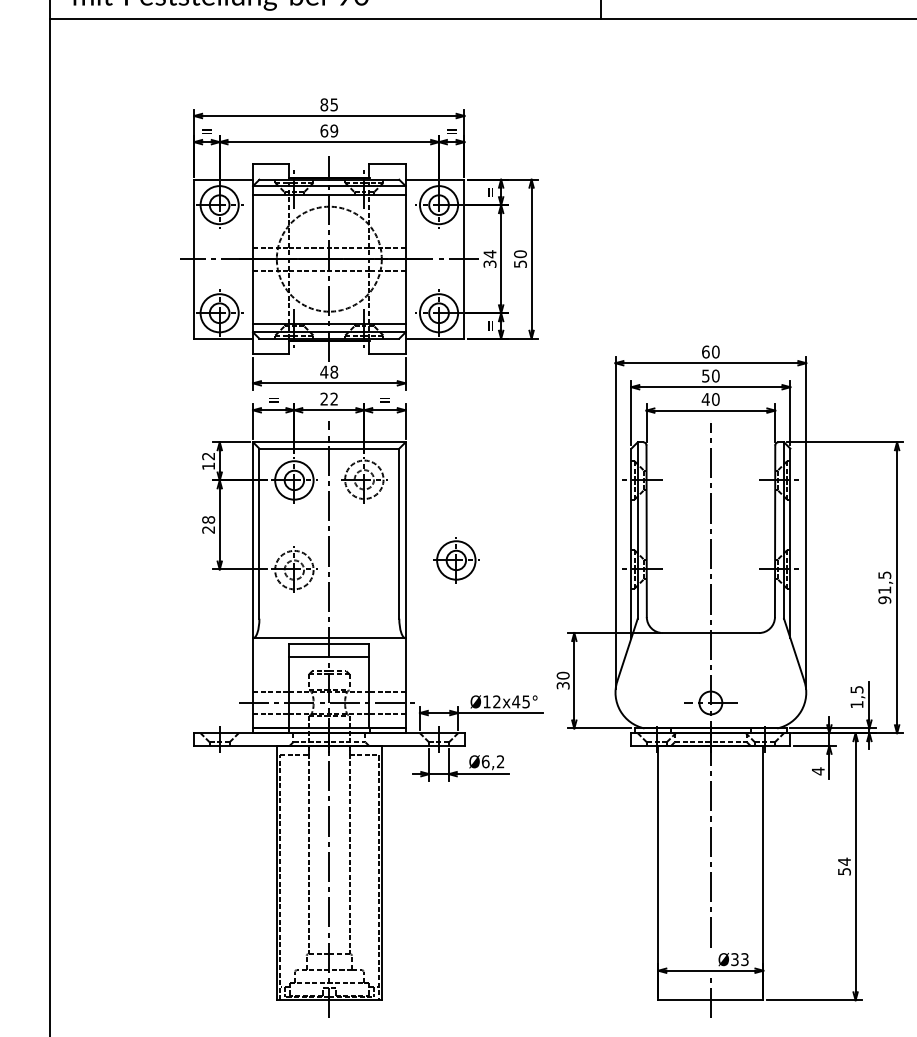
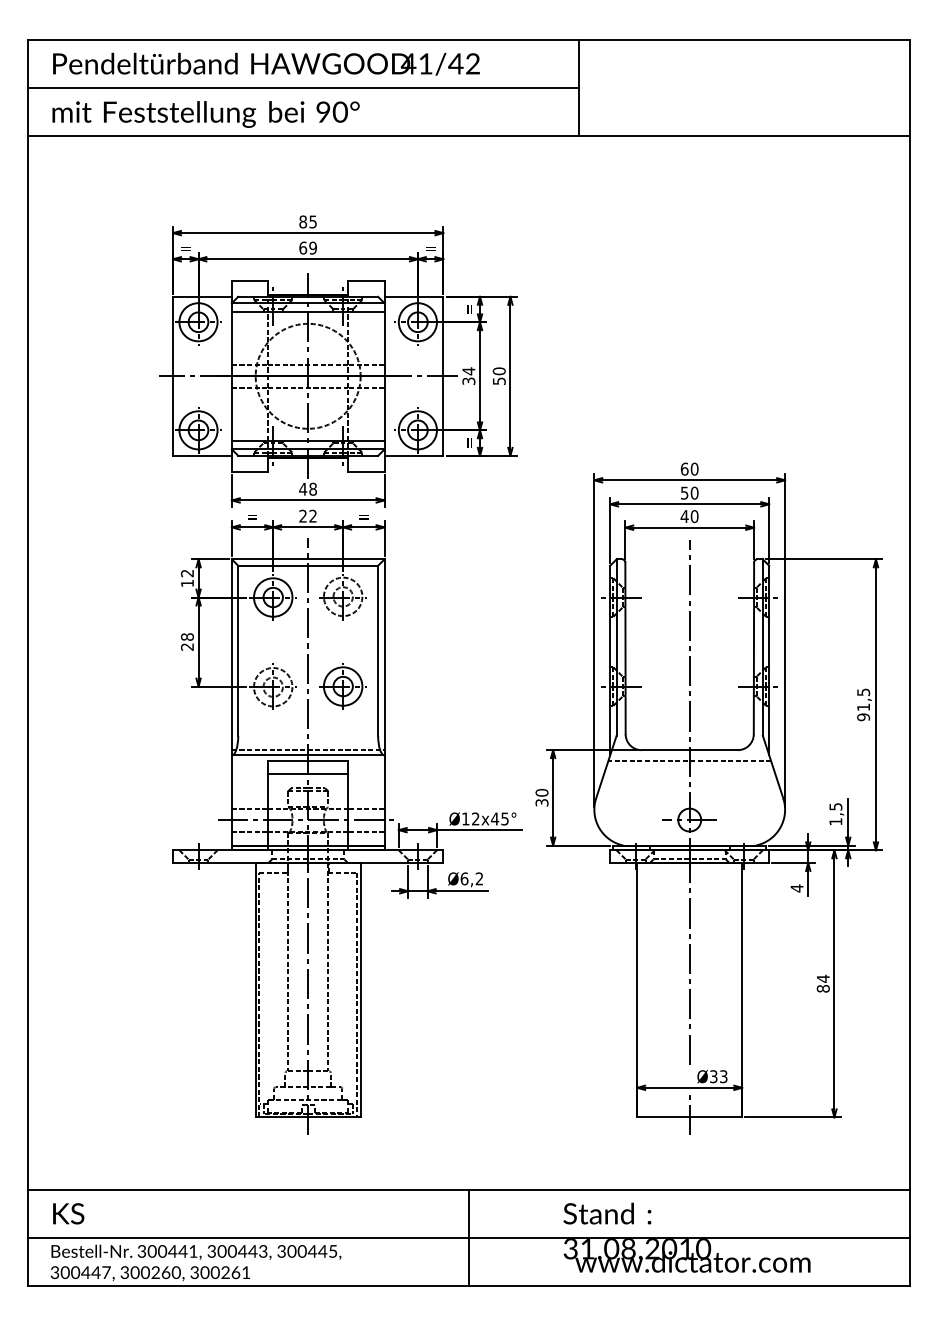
part: (455, 560) -> (342, 686), moved
line: (328, 633) -> (307, 750), added
line: (710, 644) -> (689, 761), added
text: (843, 871) -> (822, 988), 54 -> 84

